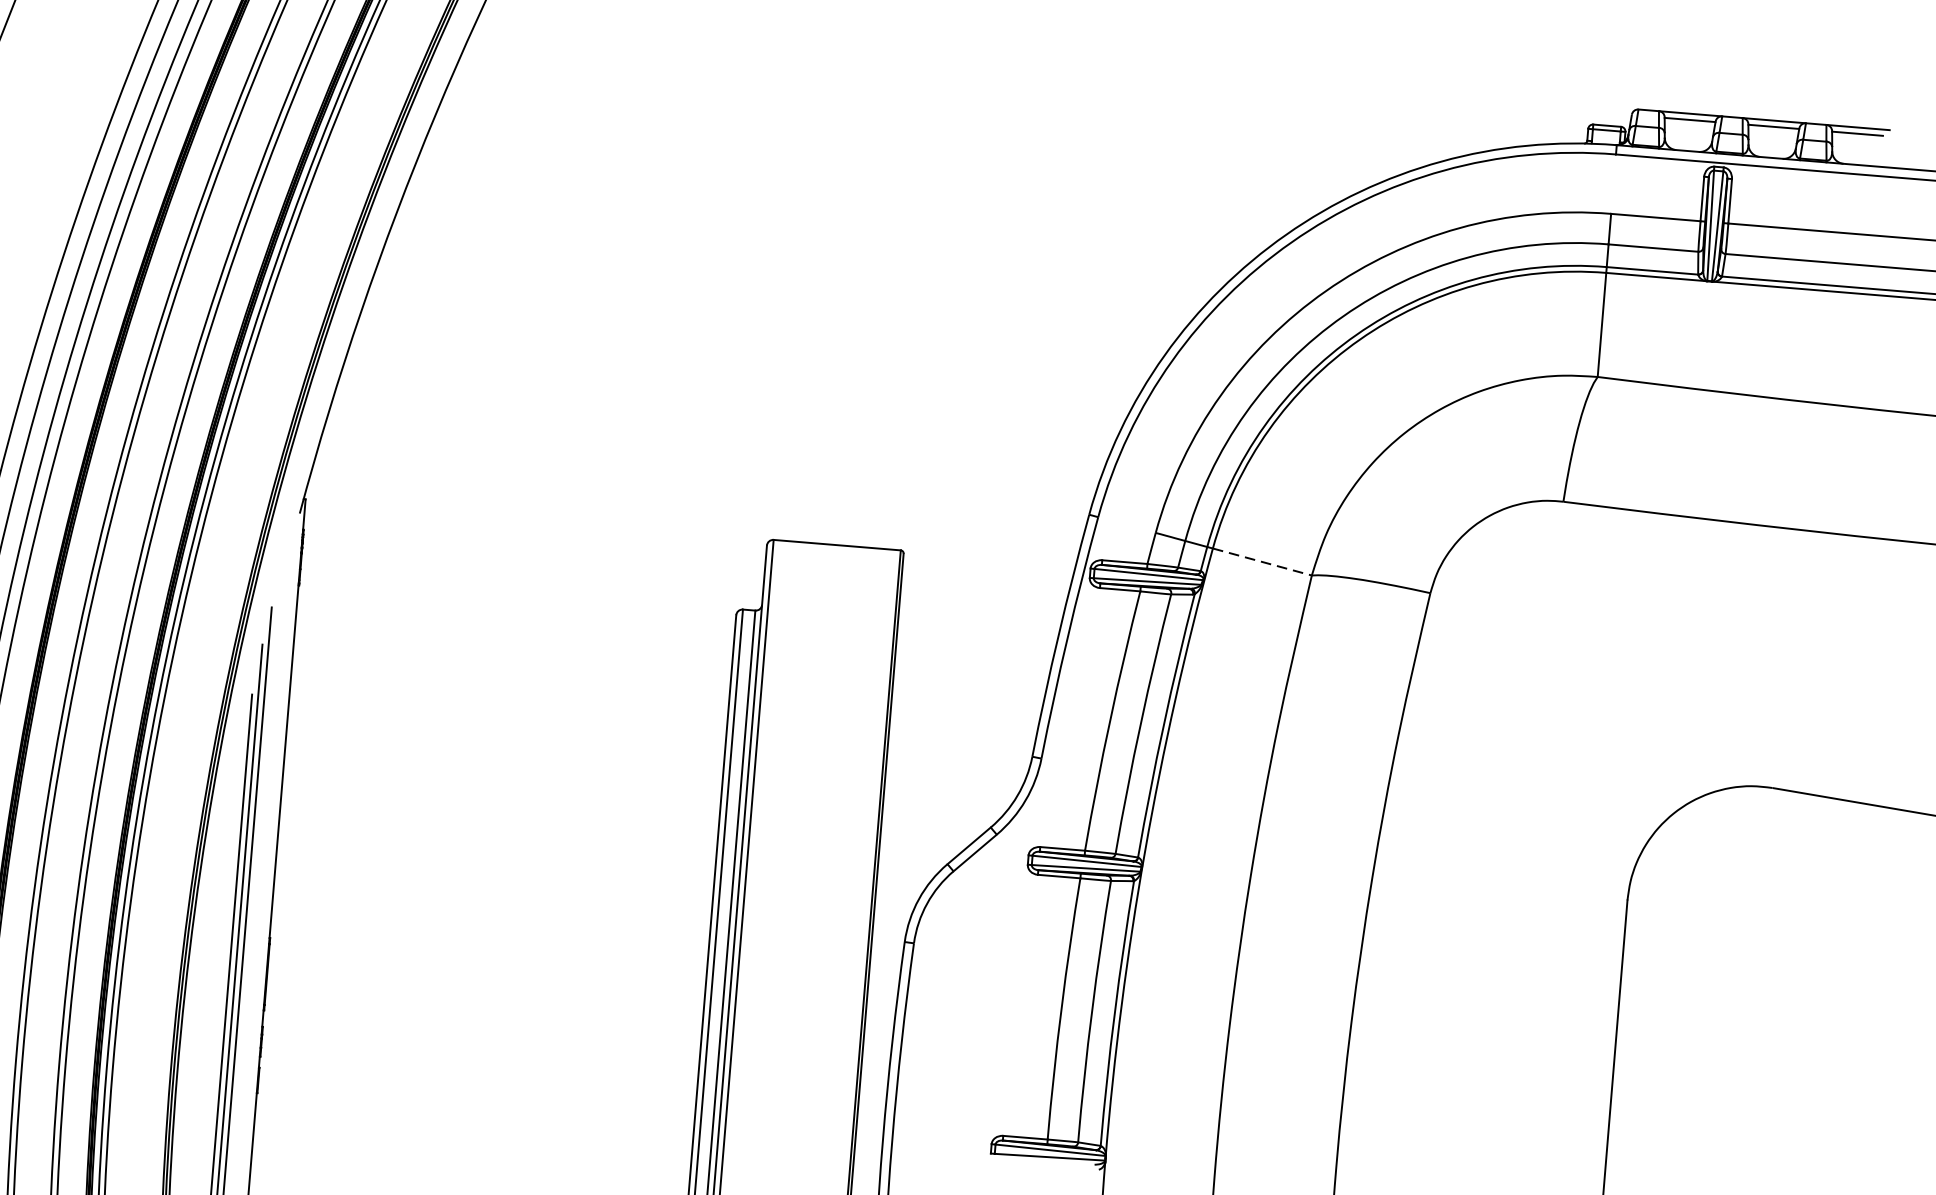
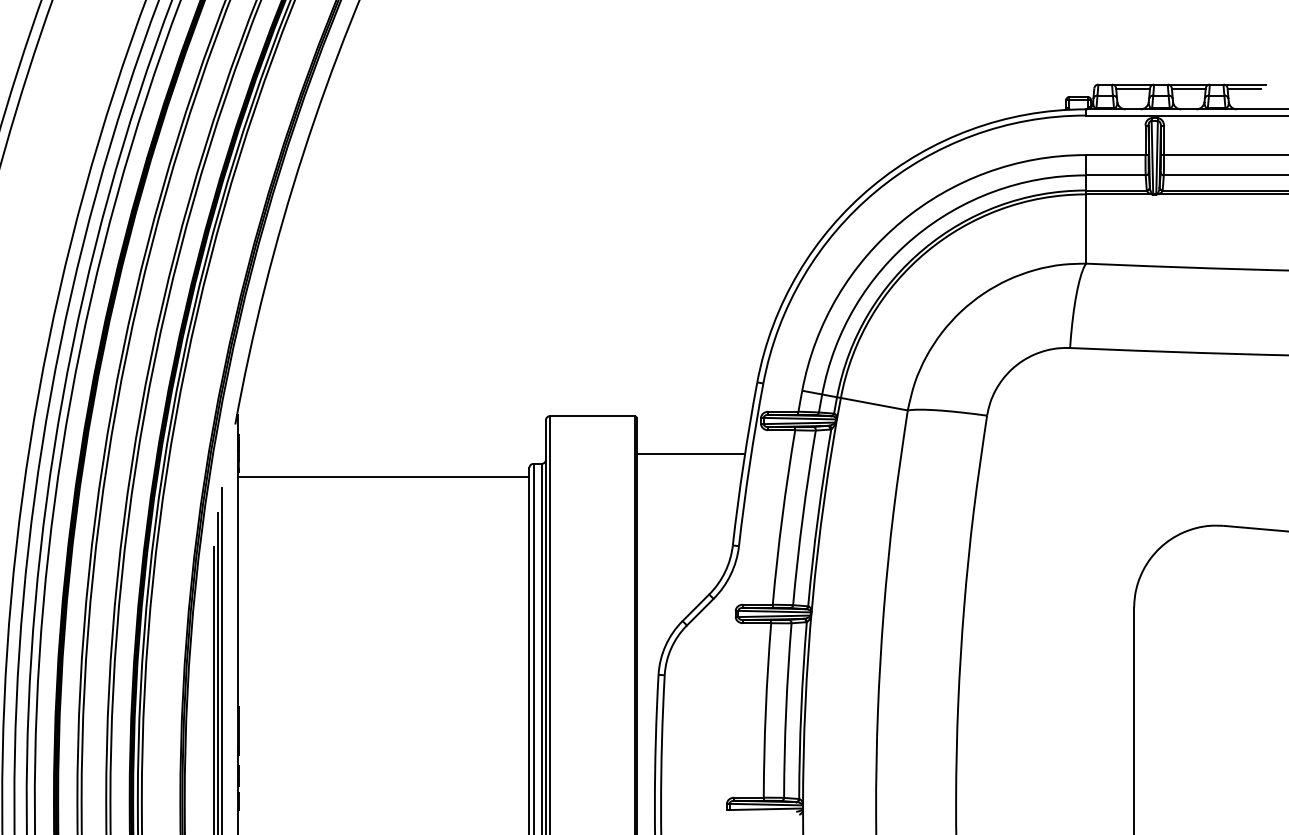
line: (1262, 562) -> (874, 404), dashed -> solid
line: (516, 609) -> (383, 476), added
line: (979, 614) -> (690, 454), added

